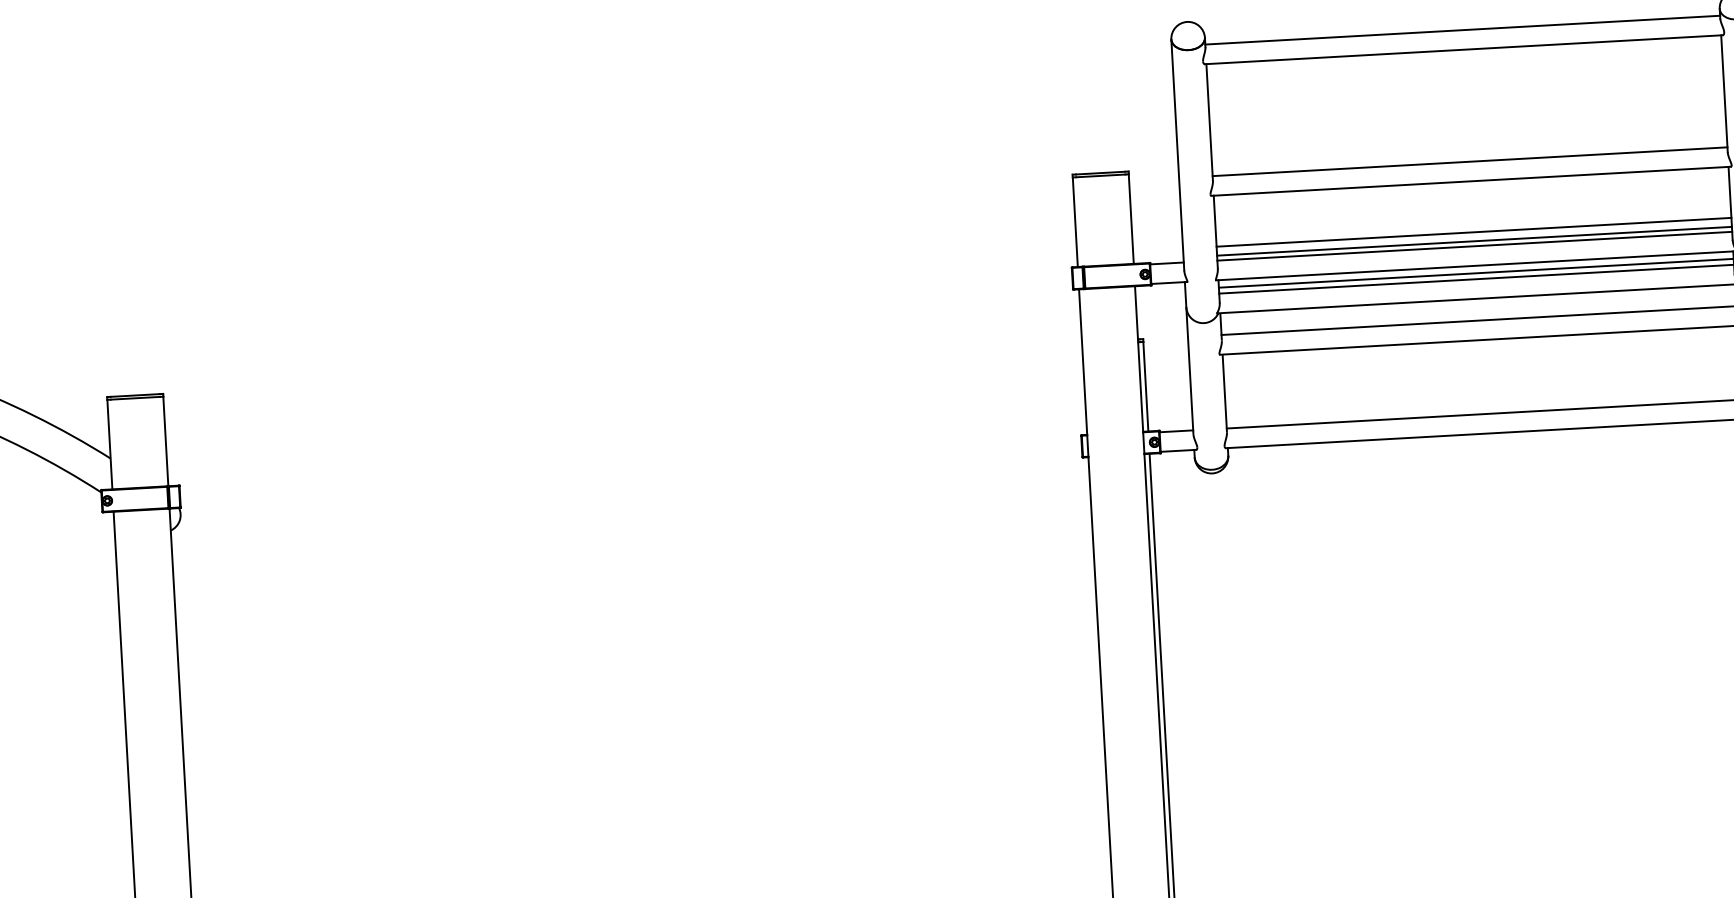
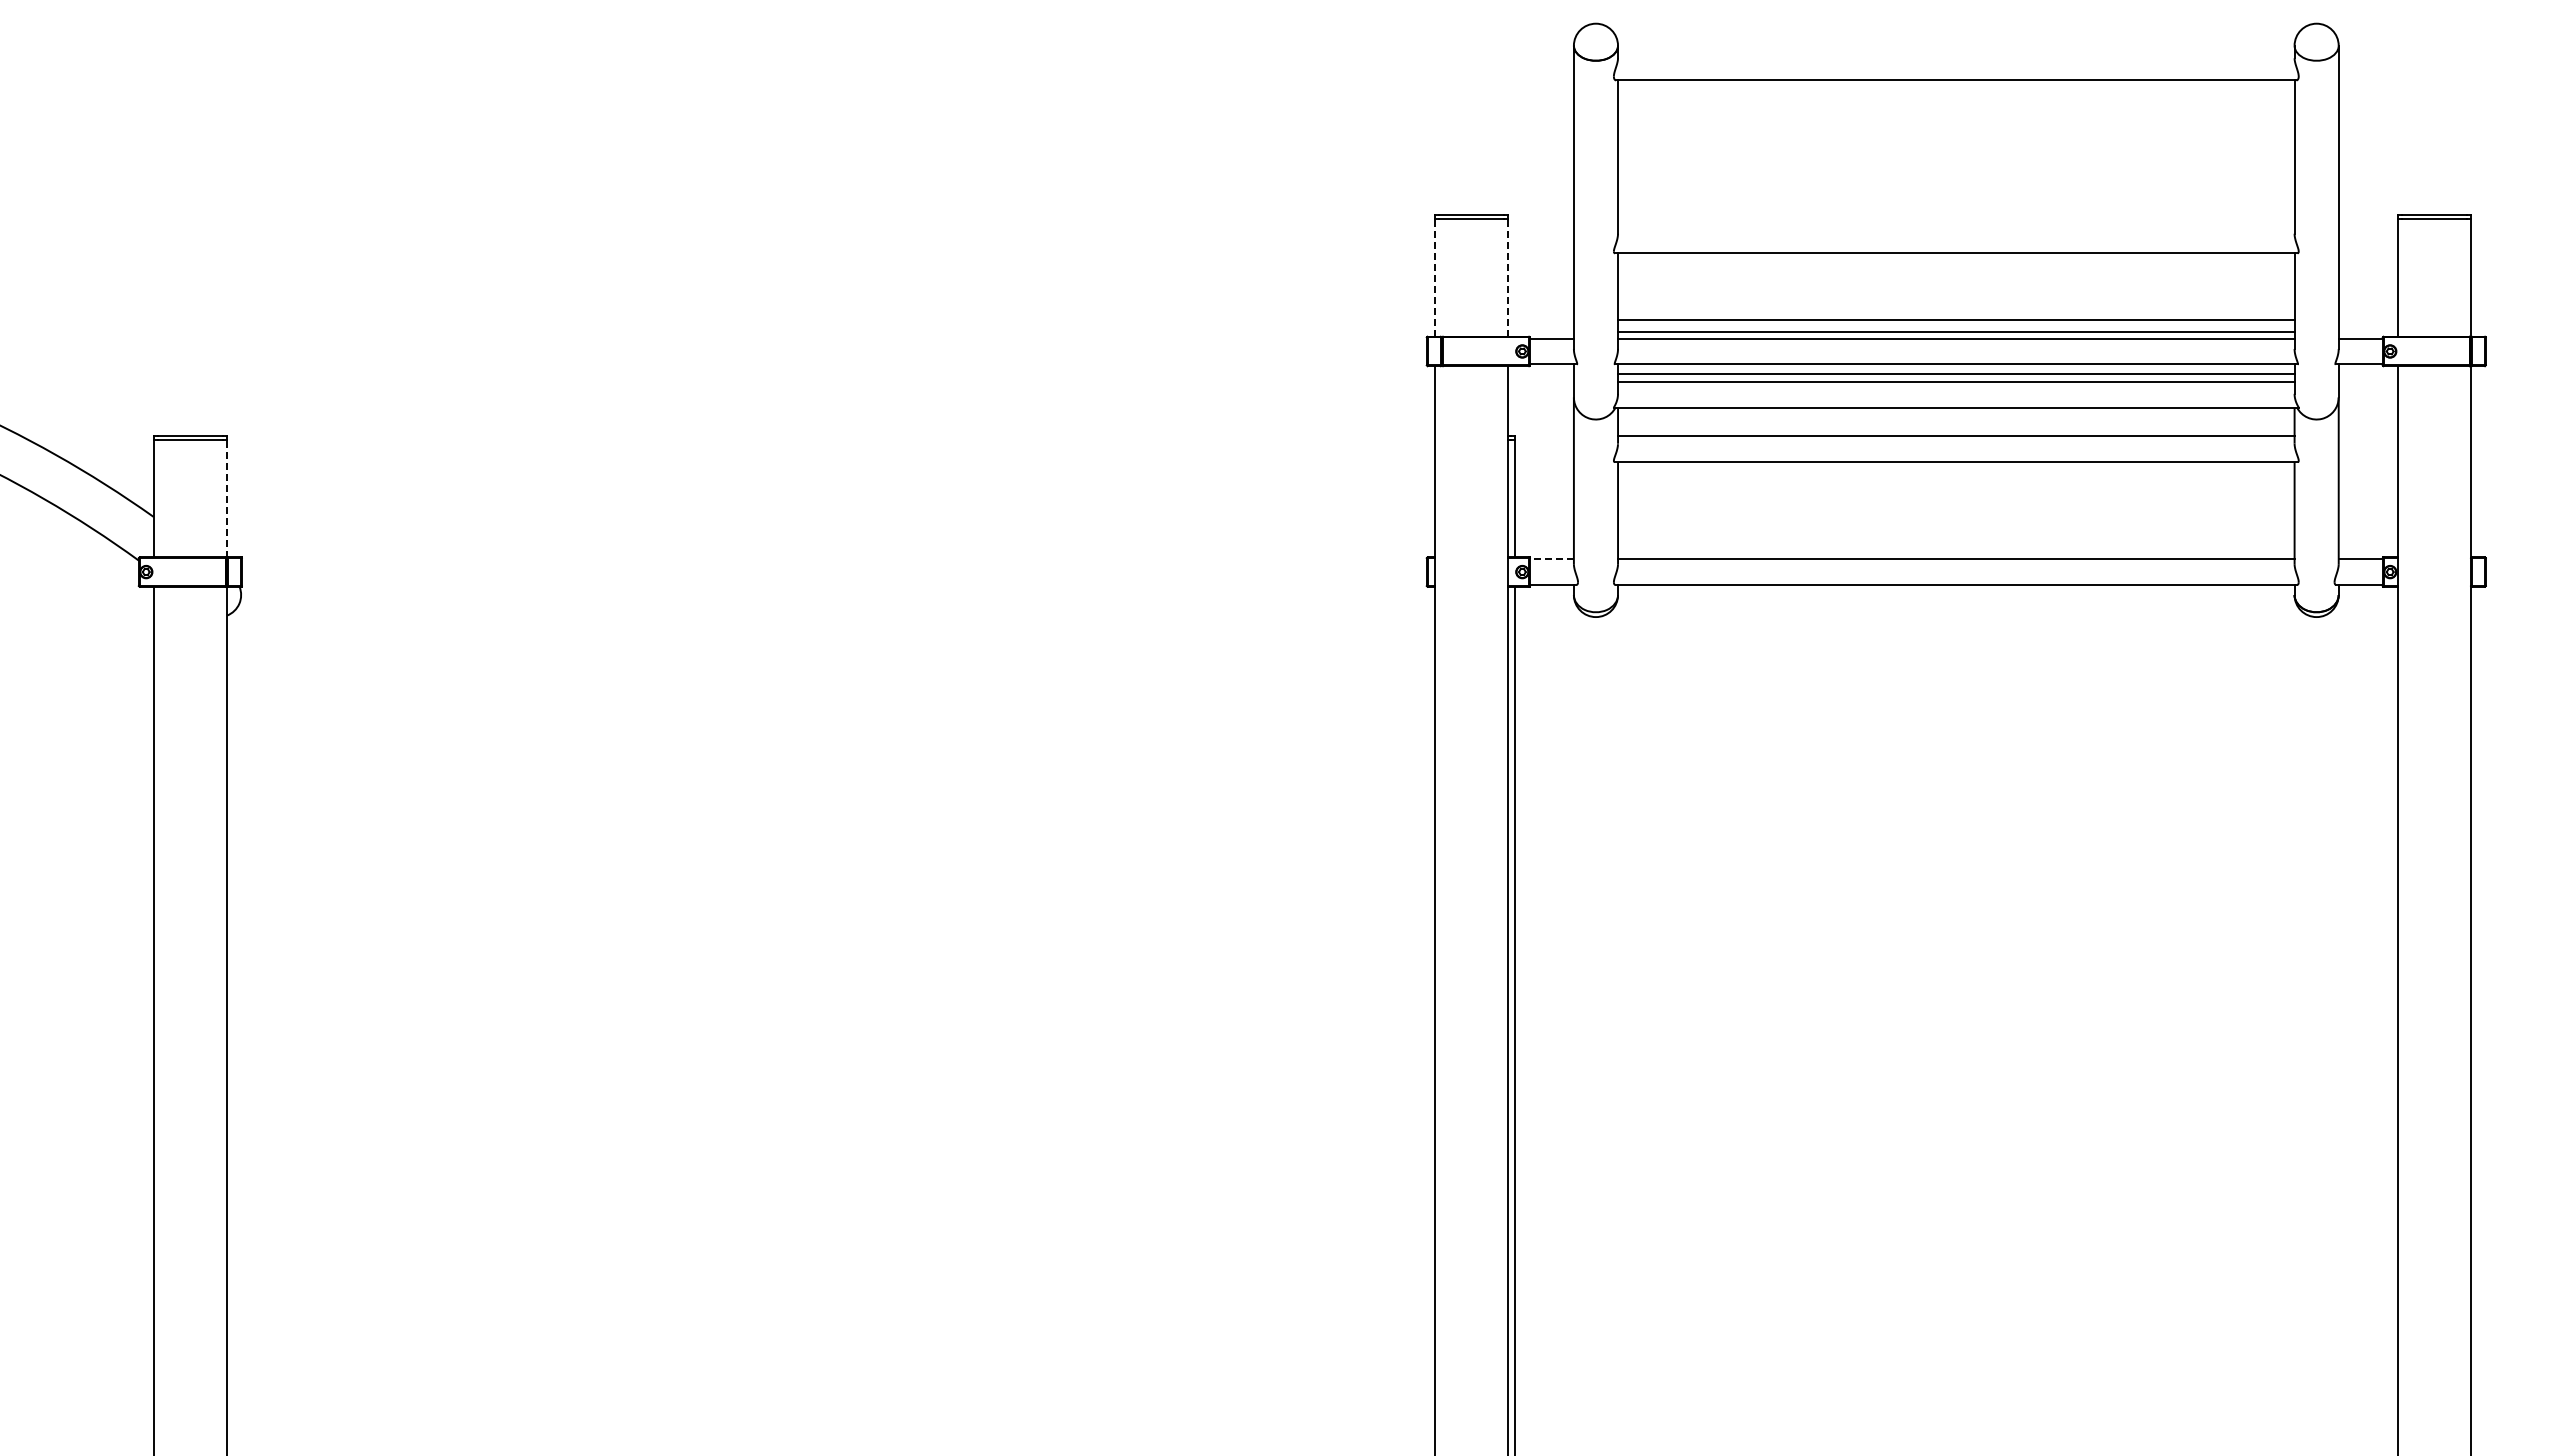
line: (1462, 30) -> (1956, 54), removed
line: (1470, 161) -> (1956, 227), removed
line: (1131, 218) -> (1508, 277), solid -> dashed
line: (1075, 221) -> (1434, 277), solid -> dashed
line: (1176, 431) -> (1551, 559), solid -> dashed
line: (166, 441) -> (227, 498), solid -> dashed

